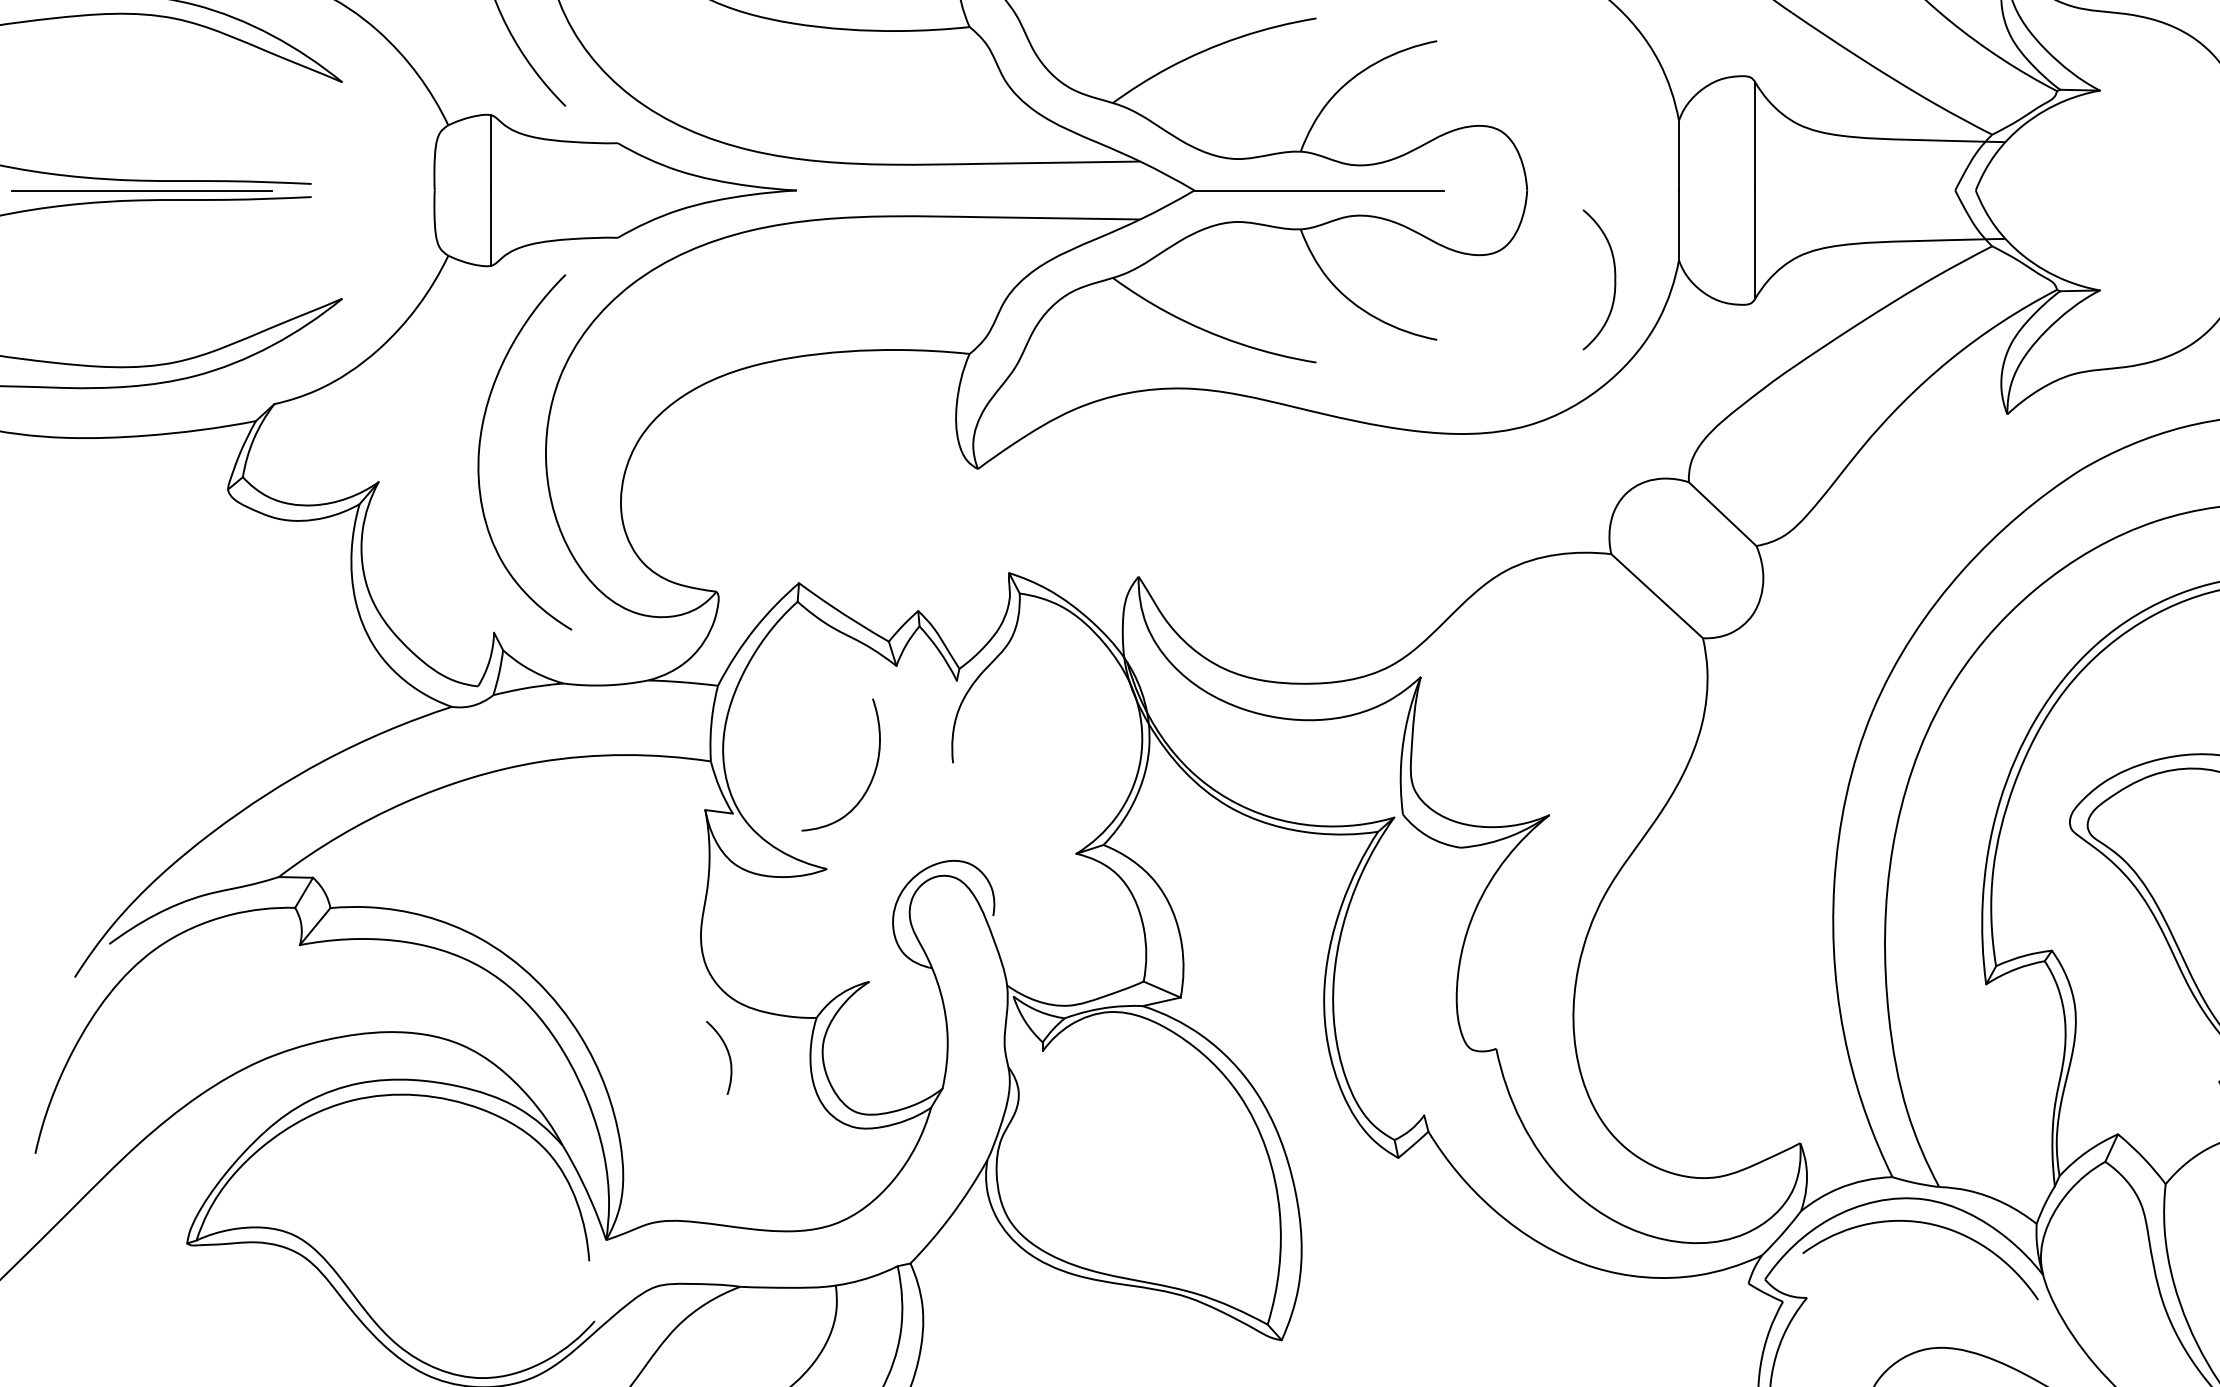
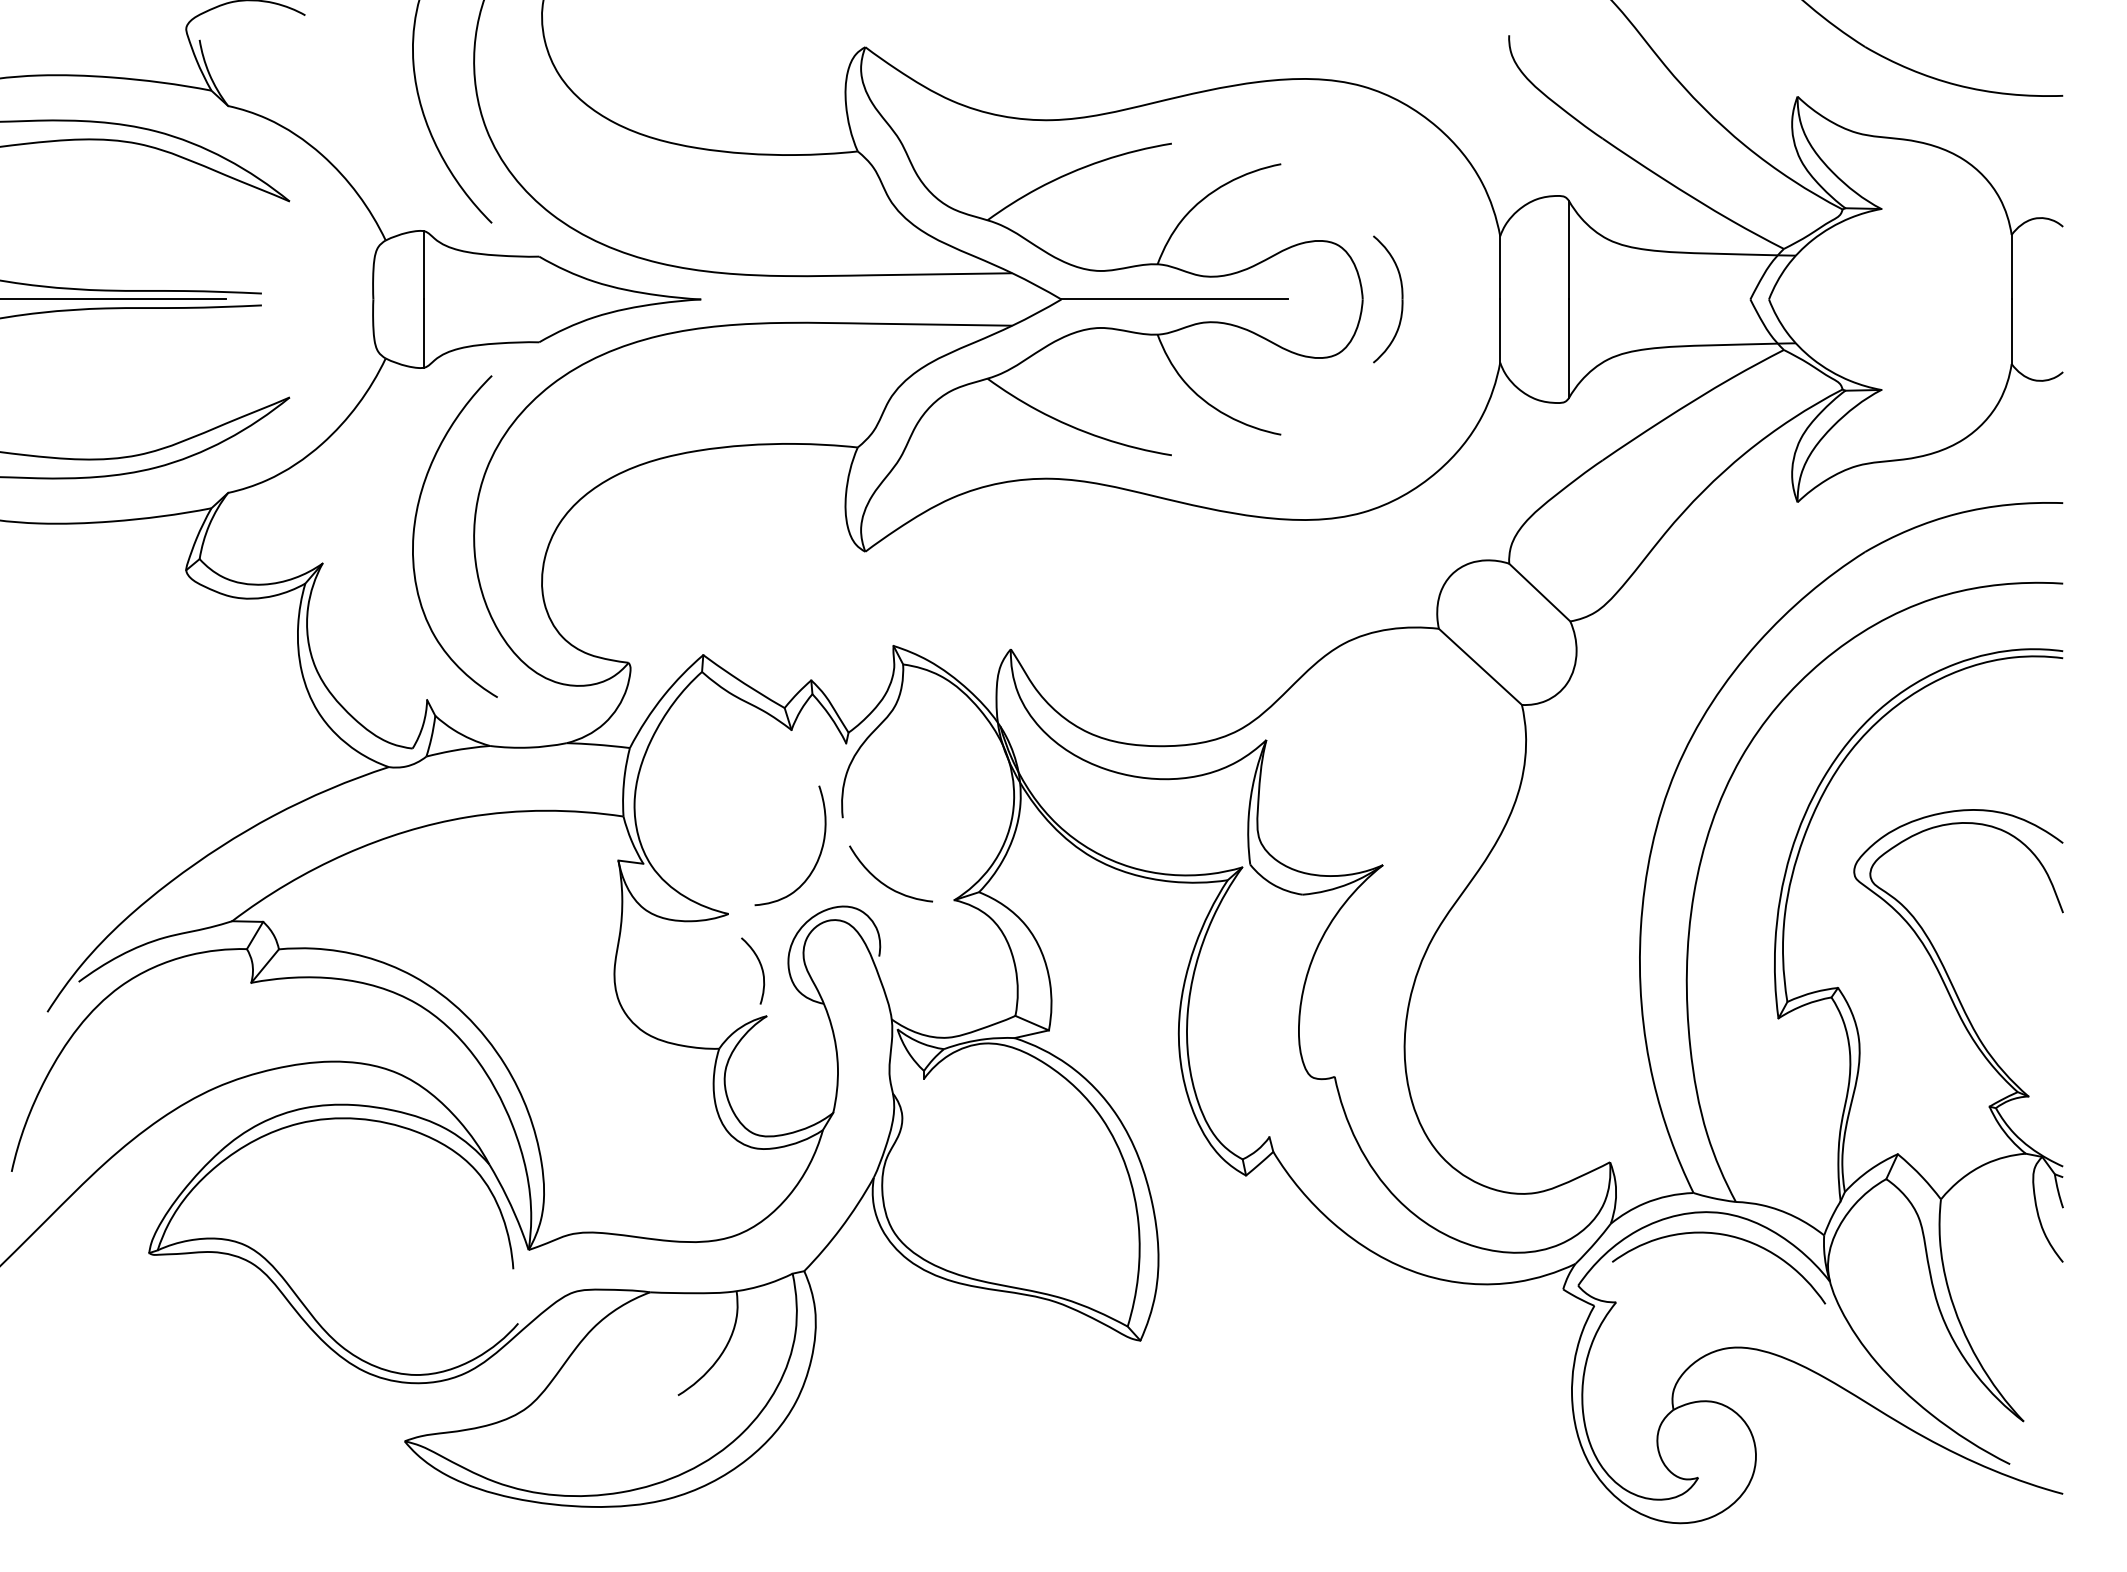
part: (1614, 279) -> (1401, 299), moved
curve: (871, 779) -> (817, 858), moved
curve: (998, 834) -> (883, 882), added
curve: (727, 1054) -> (760, 967), moved

